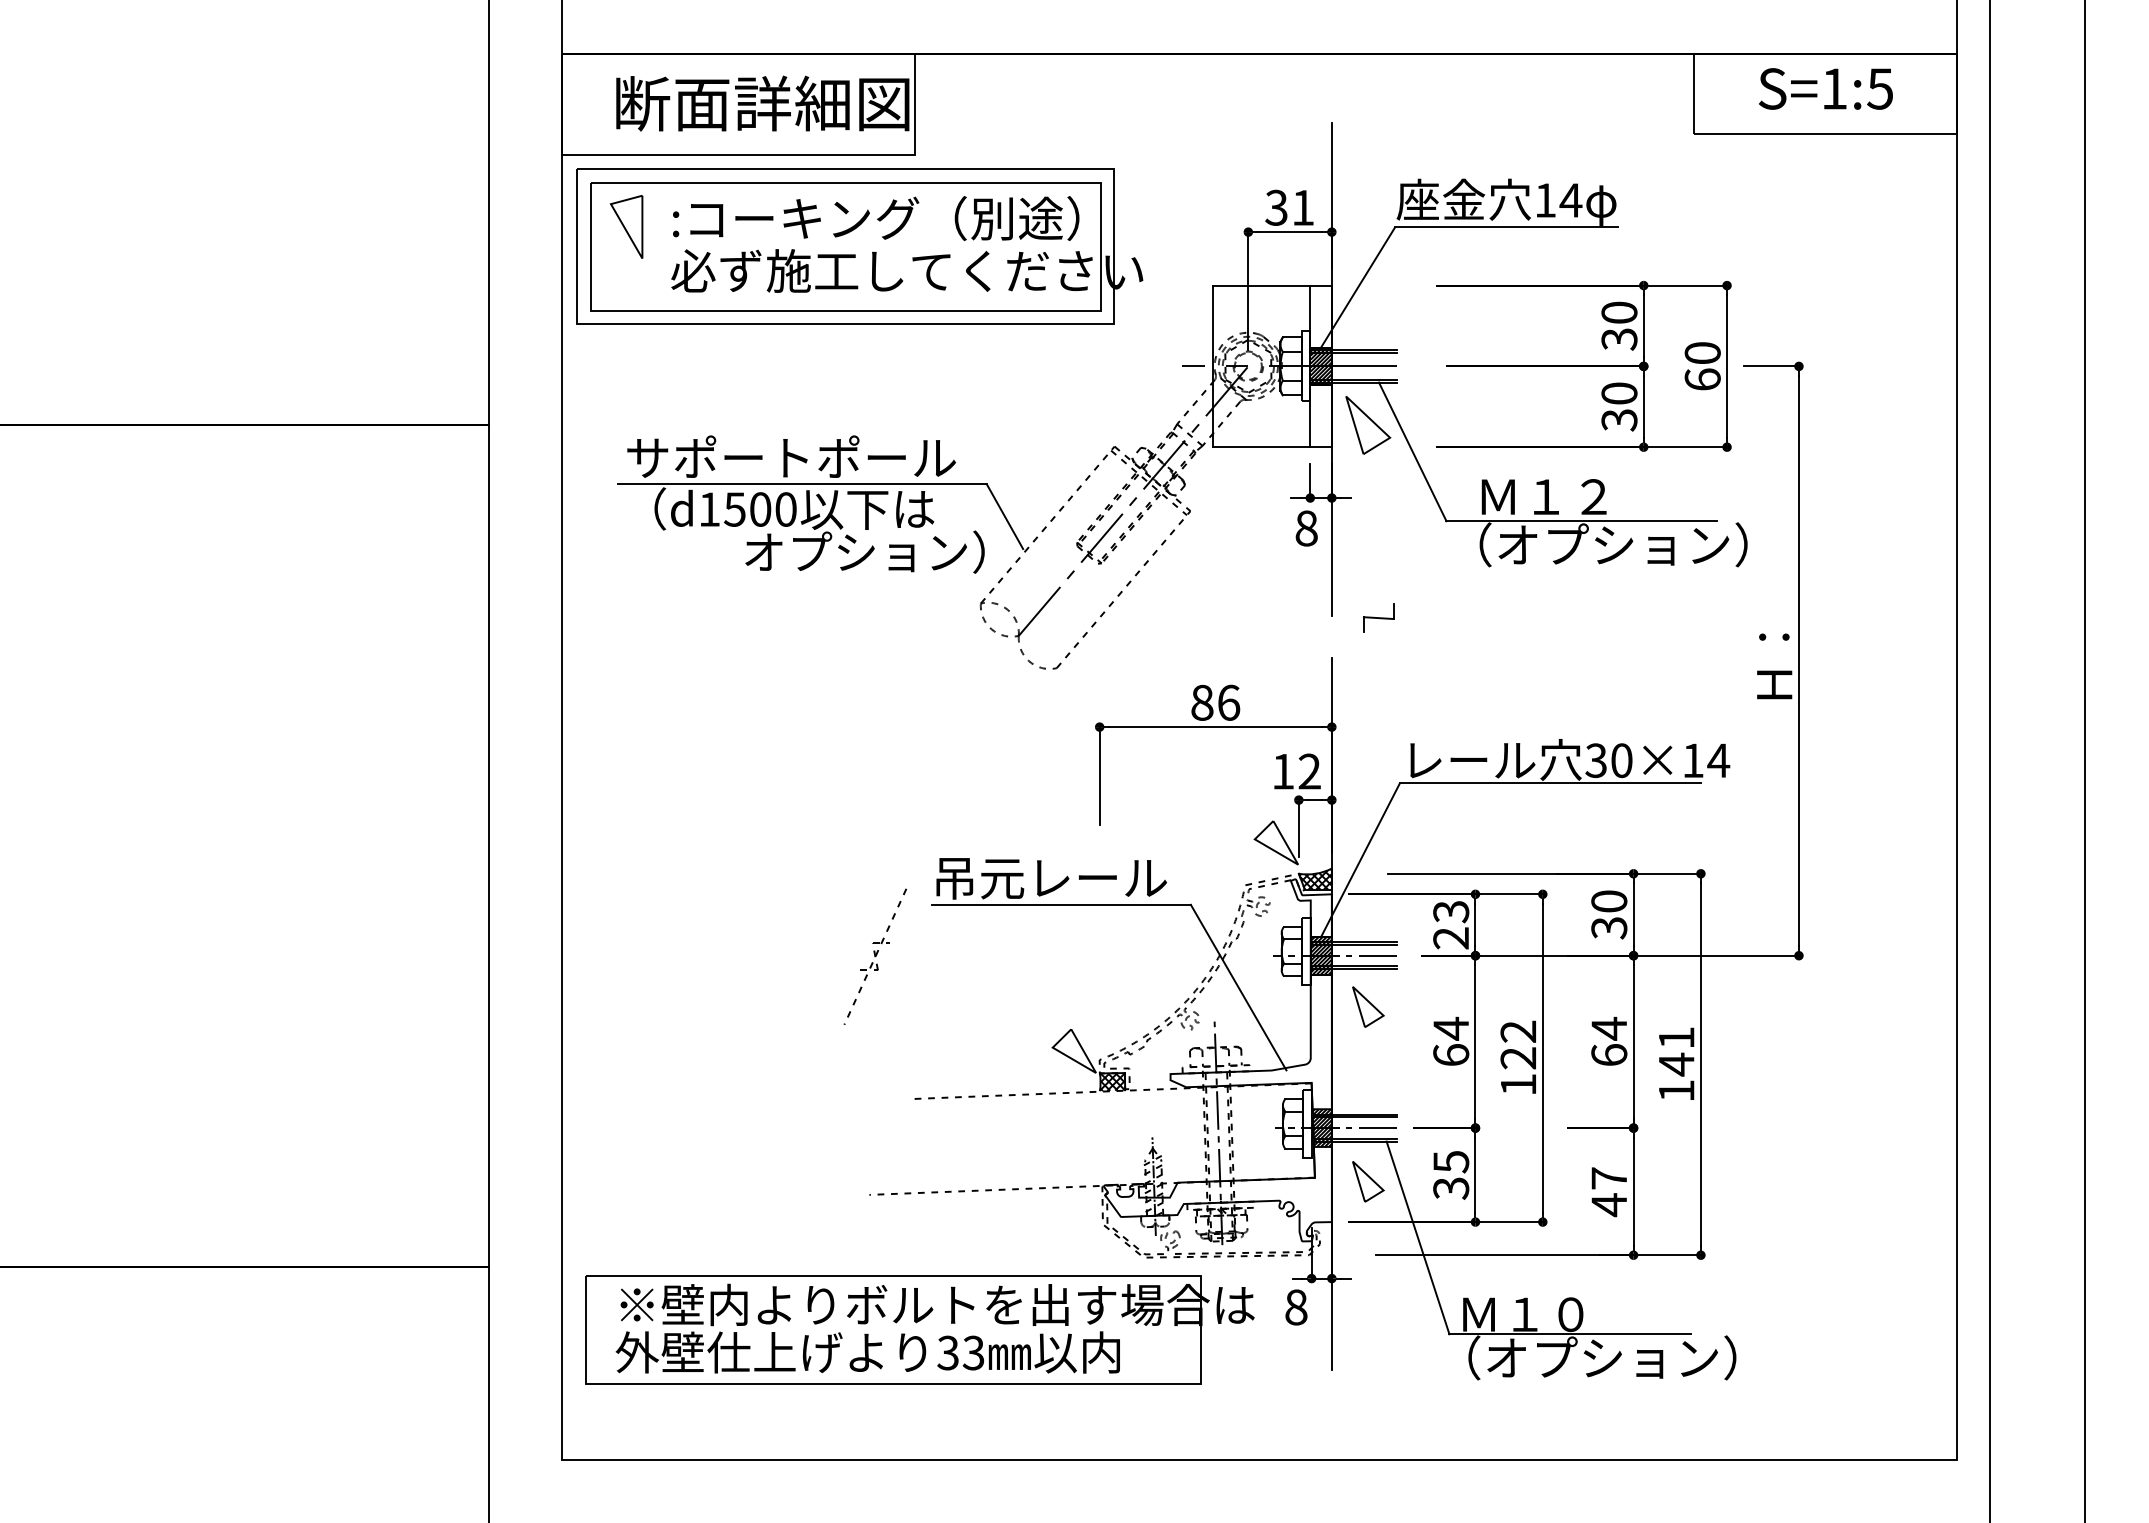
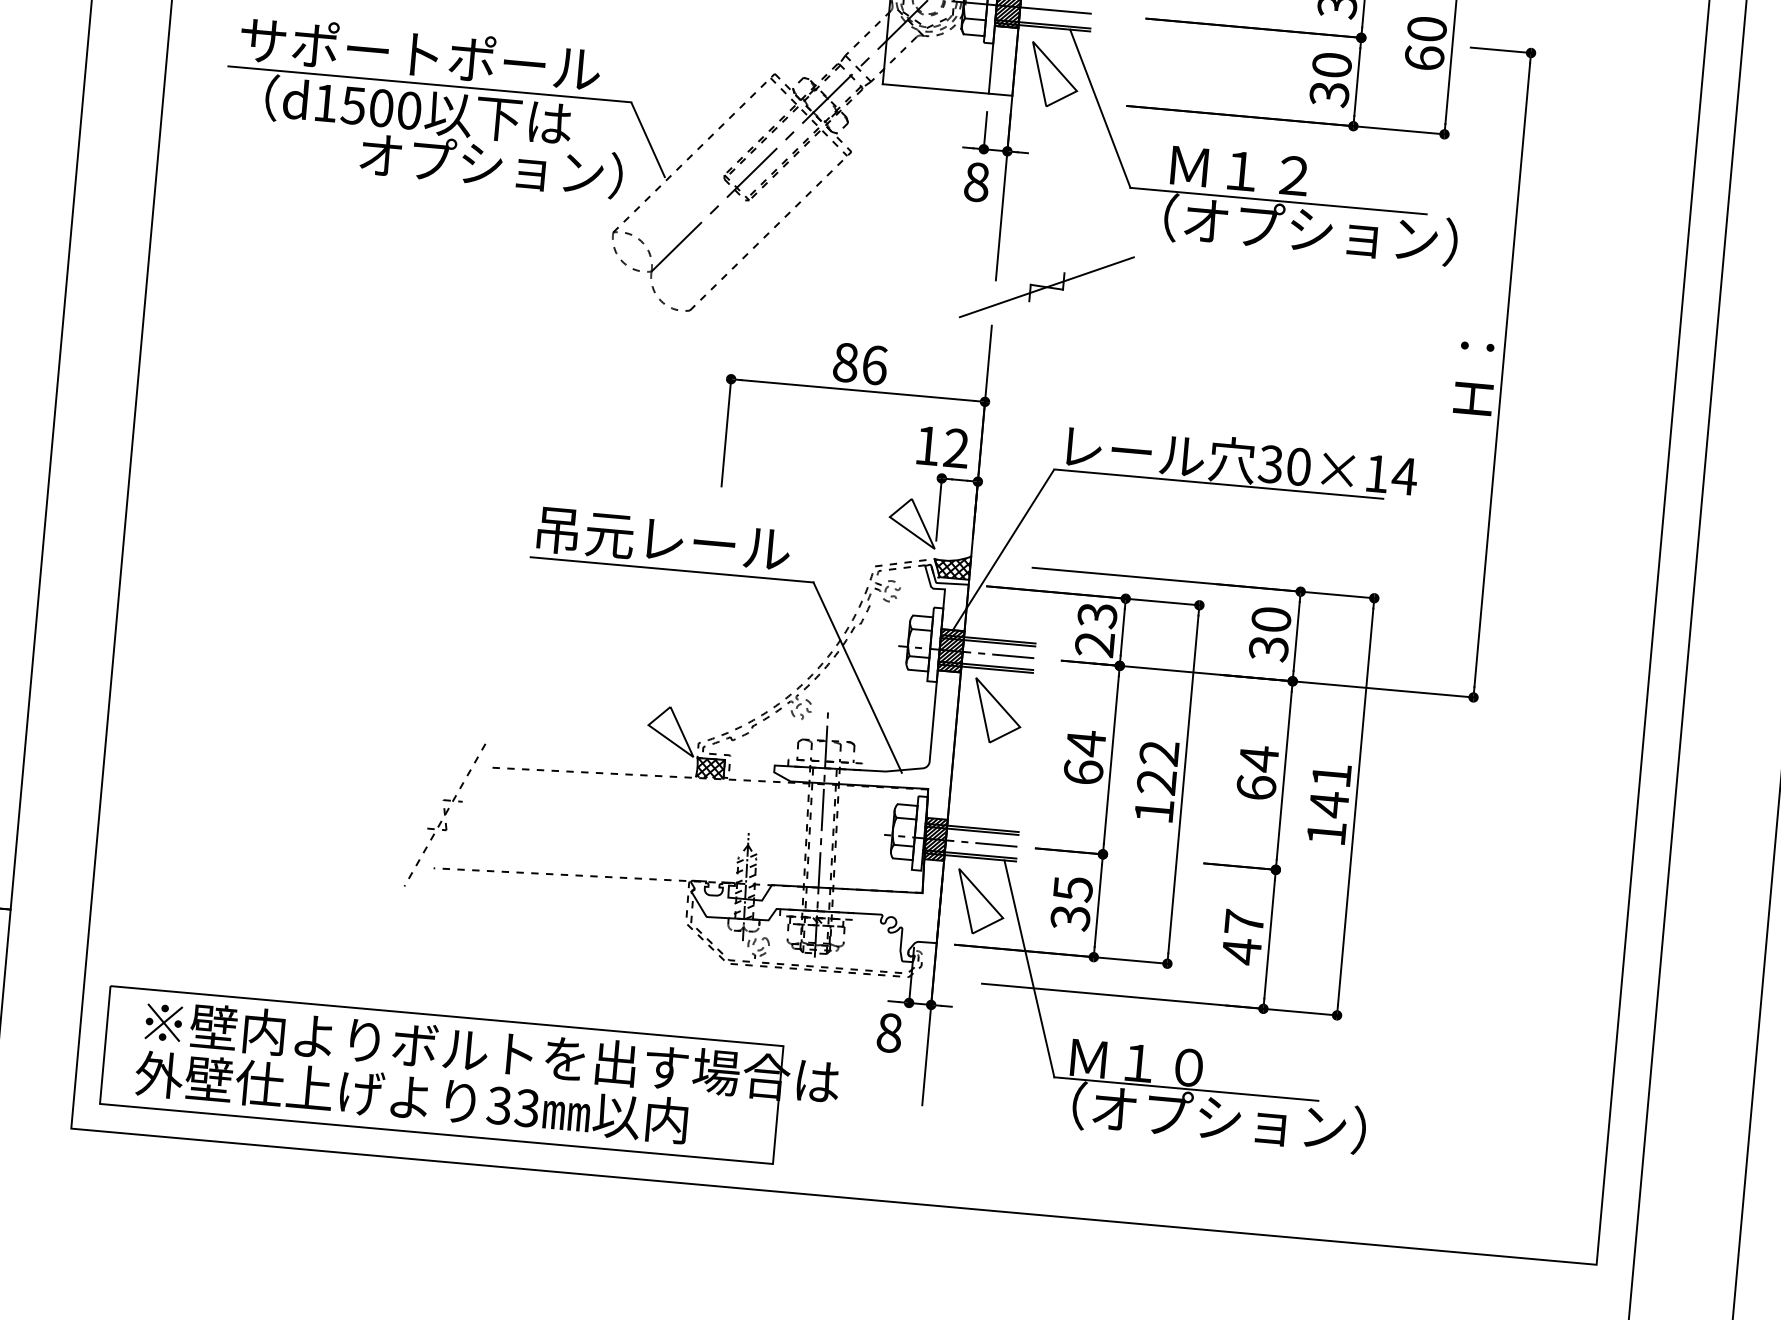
line: (1378, 617) -> (1046, 286), added
part: (874, 956) -> (444, 814), moved
part: (1368, 1006) -> (997, 710), size x1.43
part: (1368, 1181) -> (980, 902), size x1.43
part: (919, 1329) -> (470, 1077), moved

